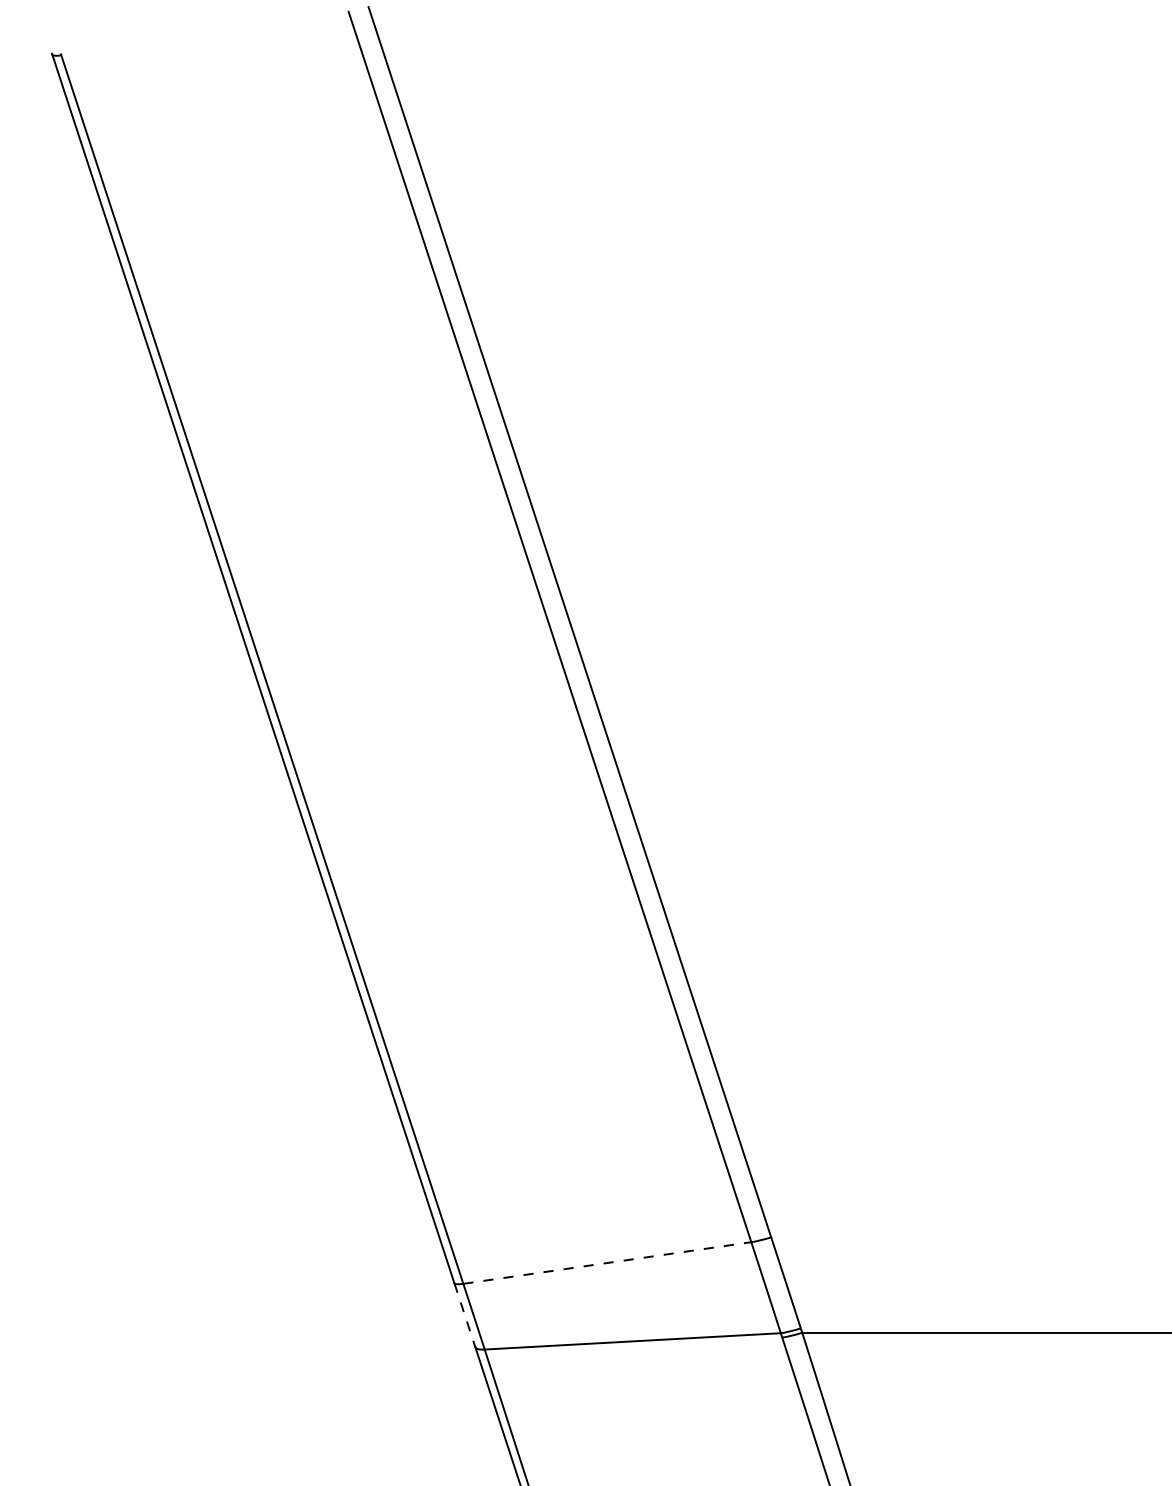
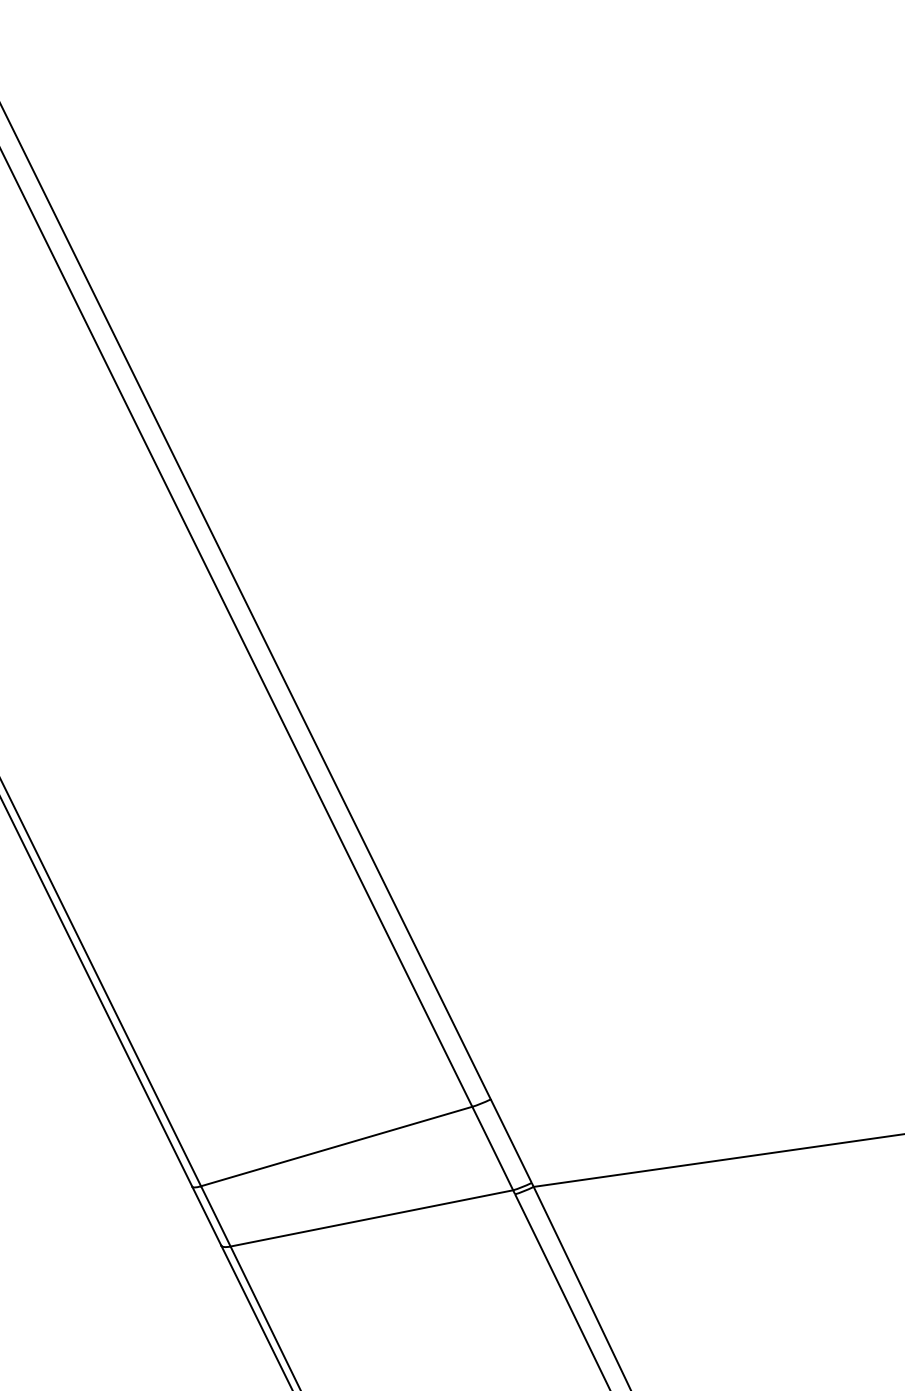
line: (607, 1262) -> (336, 1146), dashed -> solid
line: (464, 1315) -> (206, 1216), dashed -> solid

